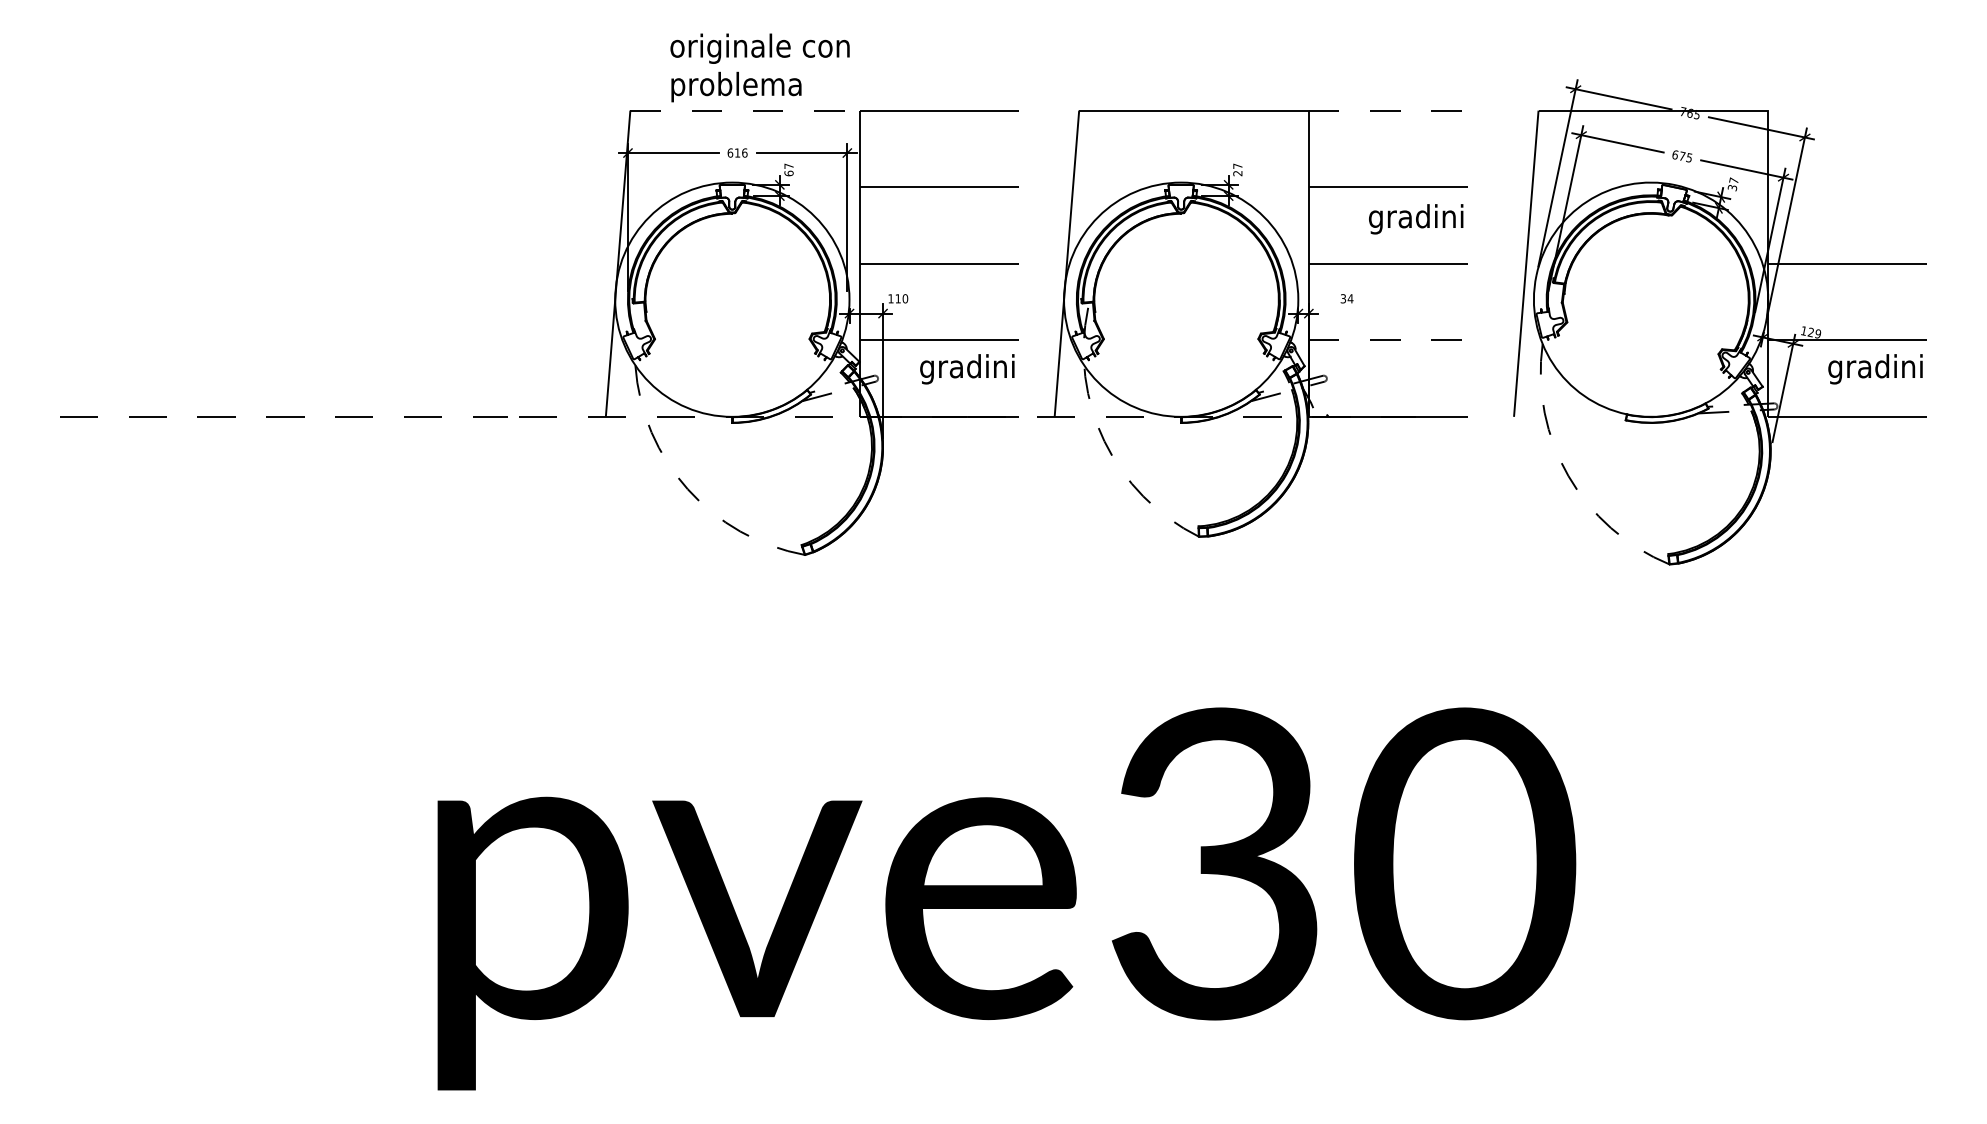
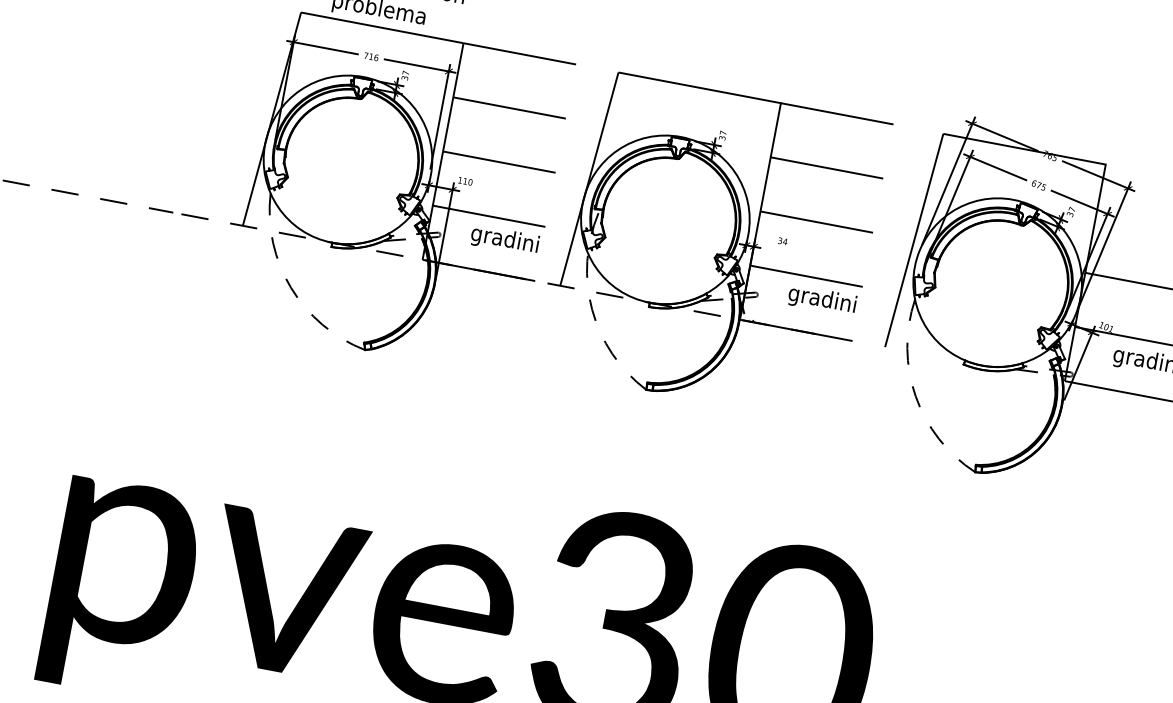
line: (745, 110) -> (382, 27), dashed -> solid
line: (1388, 110) -> (837, 113), dashed -> solid
text: (730, 152) -> (366, 55), 616 -> 716
text: (788, 173) -> (404, 78), 67 -> 37
text: (1238, 173) -> (722, 138), 27 -> 37
text: (1416, 219) -> (822, 300), moved
text: (1814, 332) -> (1108, 327), 129 -> 101
line: (1388, 340) -> (806, 276), dashed -> solid

